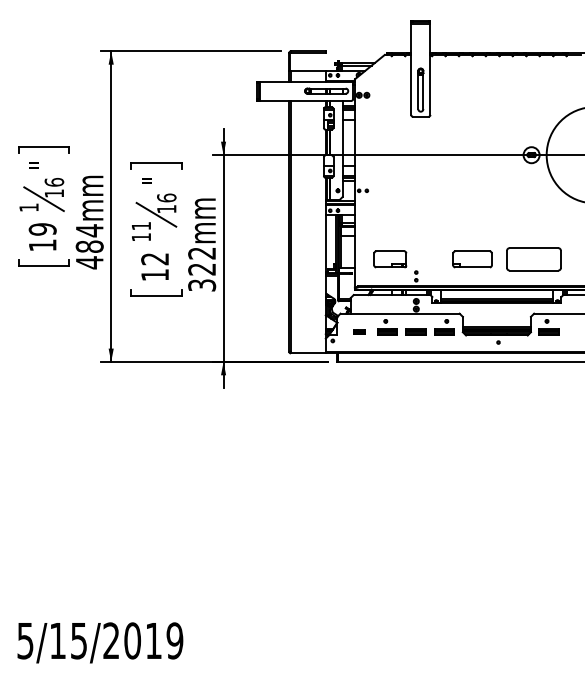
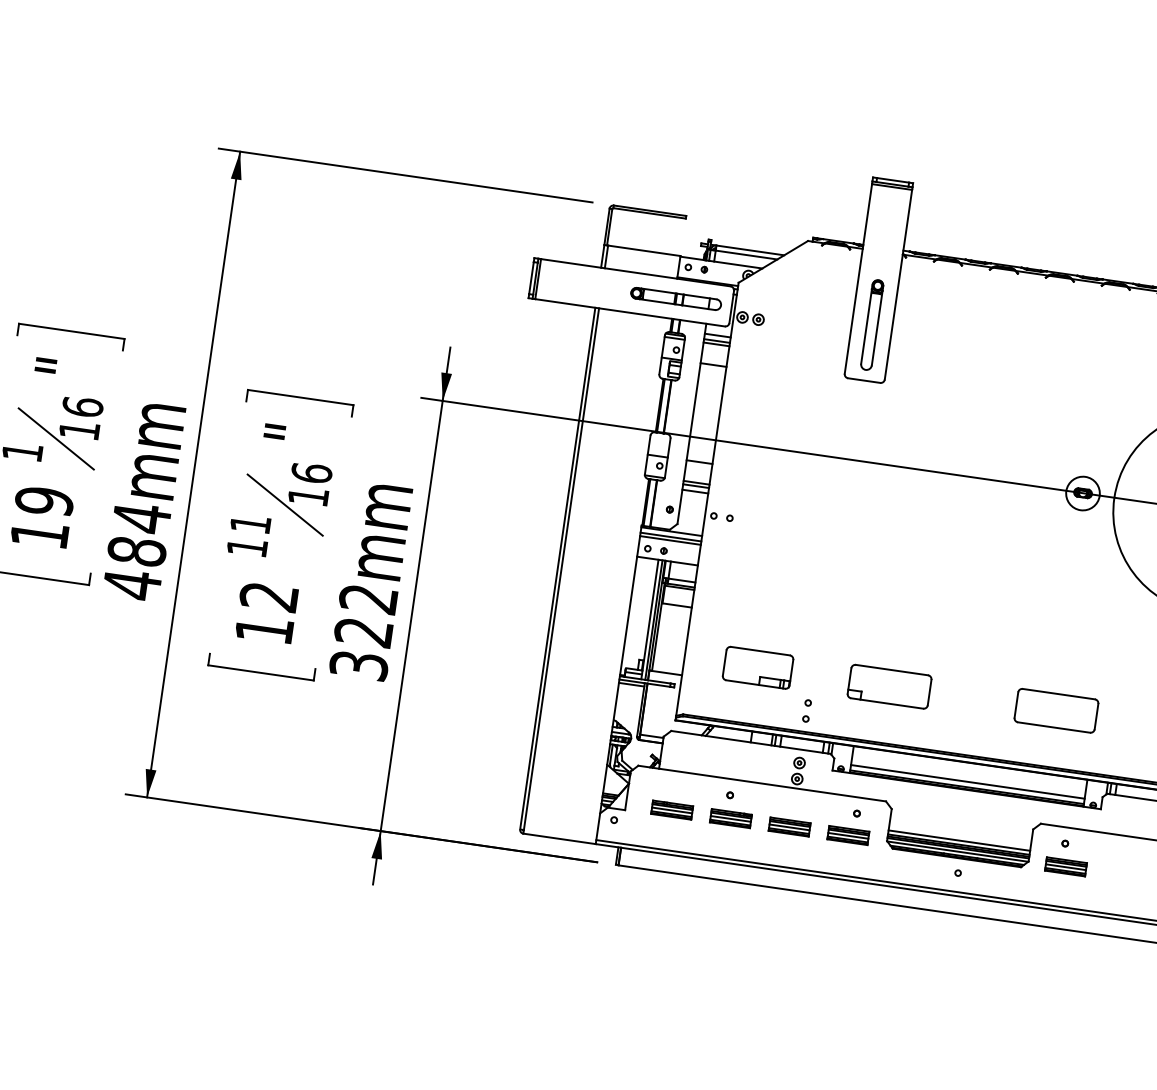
part: (472, 259) -> (889, 686), moved
part: (533, 259) -> (1055, 710), size x0.71
part: (359, 331) -> (672, 808), size x1.67

